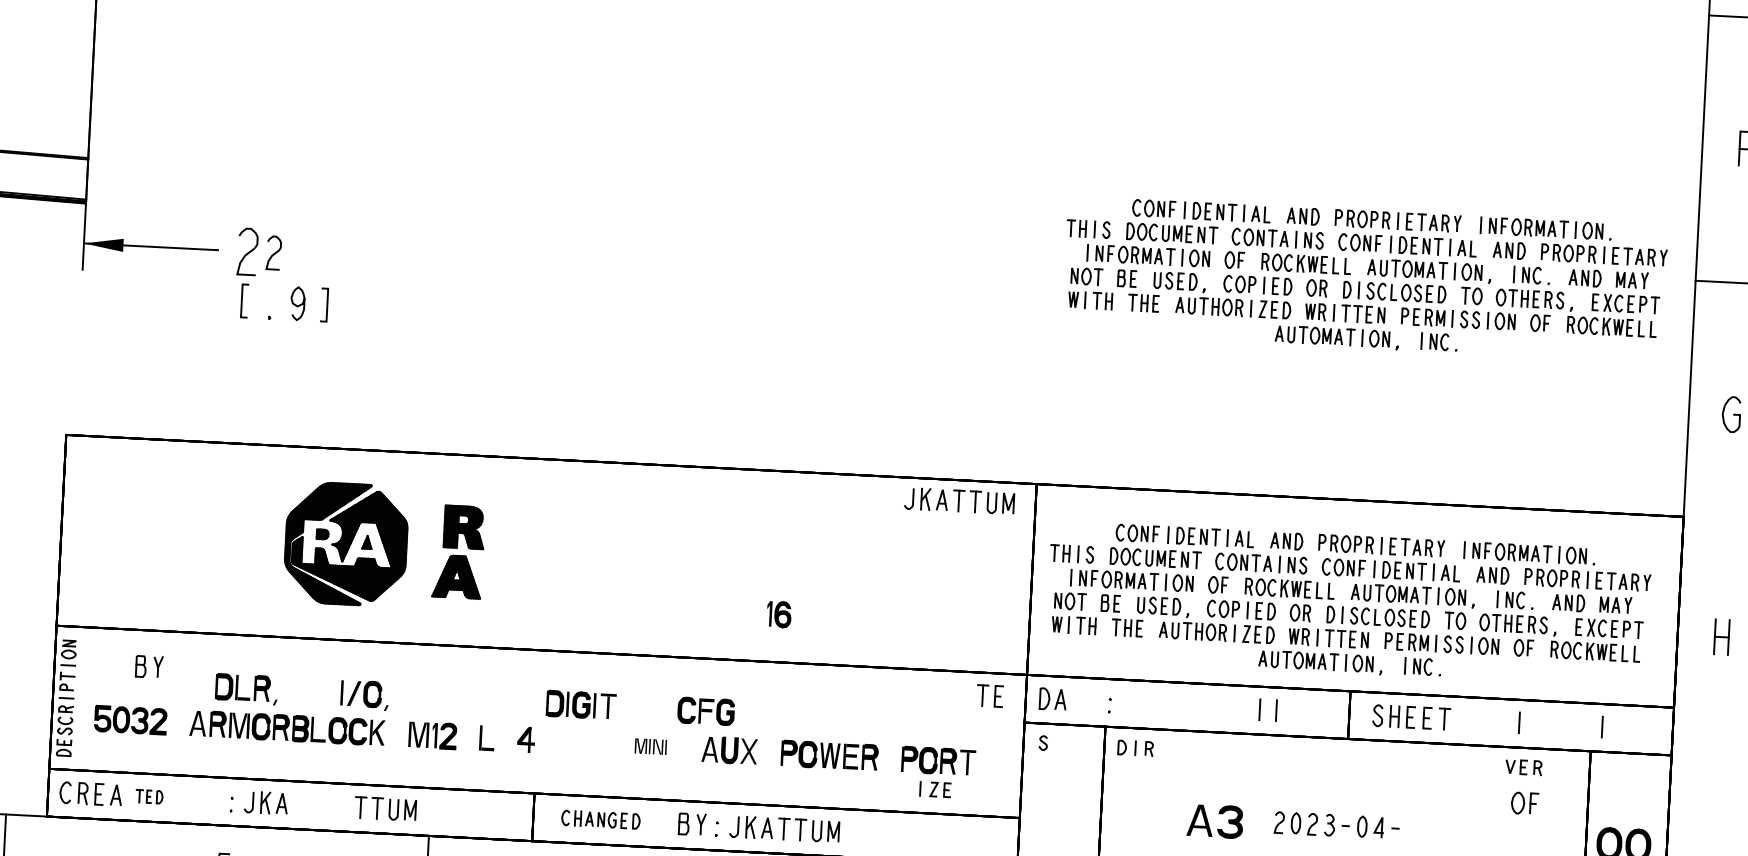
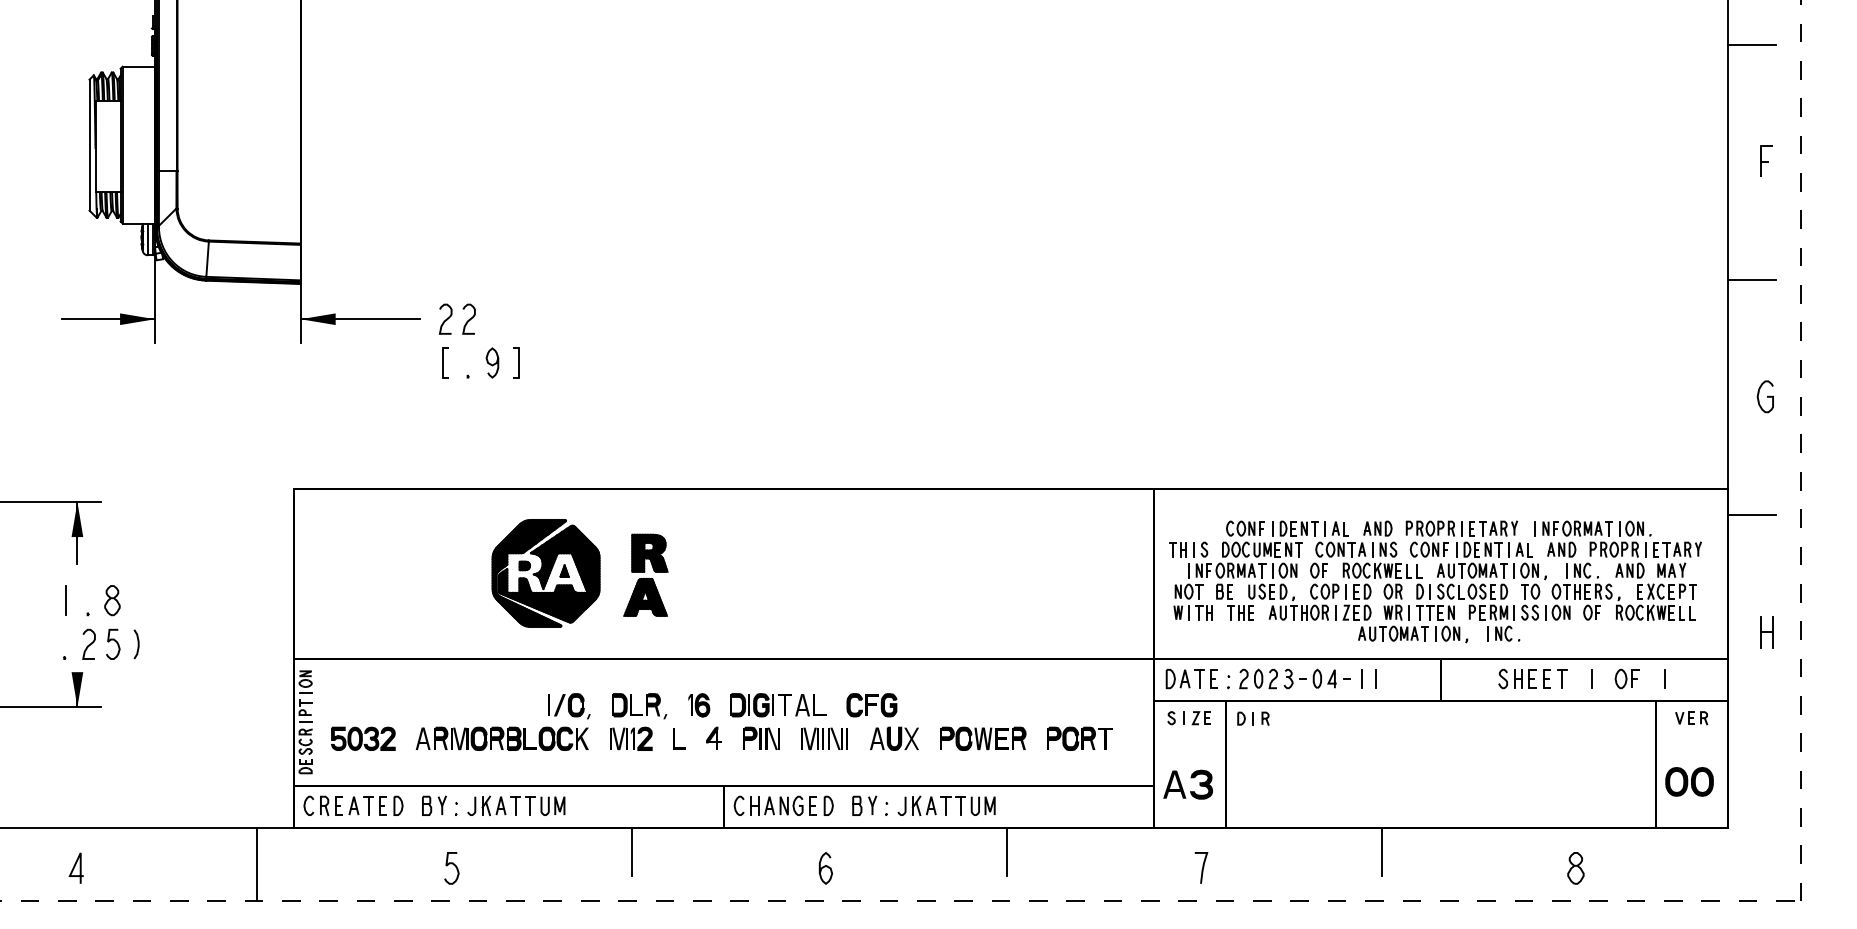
part: (247, 250) -> (445, 318), size x0.71
part: (1365, 279) -> (1435, 293), removed
part: (959, 500) -> (1086, 507), removed
line: (1708, 547) -> (1751, 515), added
part: (779, 614) -> (699, 705), moved
part: (1721, 637) -> (1766, 632), moved
part: (149, 666) -> (434, 805), moved
part: (254, 689) -> (646, 706), moved
part: (989, 695) -> (1205, 678), moved
part: (636, 708) -> (810, 705), added
part: (1410, 716) -> (1532, 678), moved
part: (579, 741) -> (761, 737), added
part: (650, 746) -> (824, 738), size x1.67
part: (1523, 767) -> (1691, 718), moved
part: (934, 789) -> (1196, 718), moved
part: (149, 796) -> (383, 805), size x1.67
part: (1524, 802) -> (1626, 678), moved
part: (385, 808) -> (537, 805), moved
part: (600, 819) -> (783, 805), size x1.43
part: (1214, 821) -> (1187, 784), moved
part: (1336, 824) -> (1294, 678), moved

